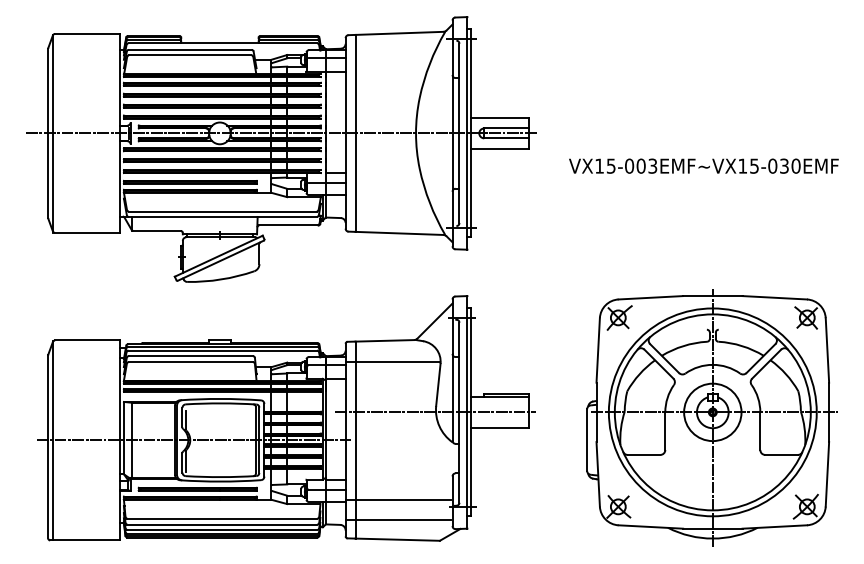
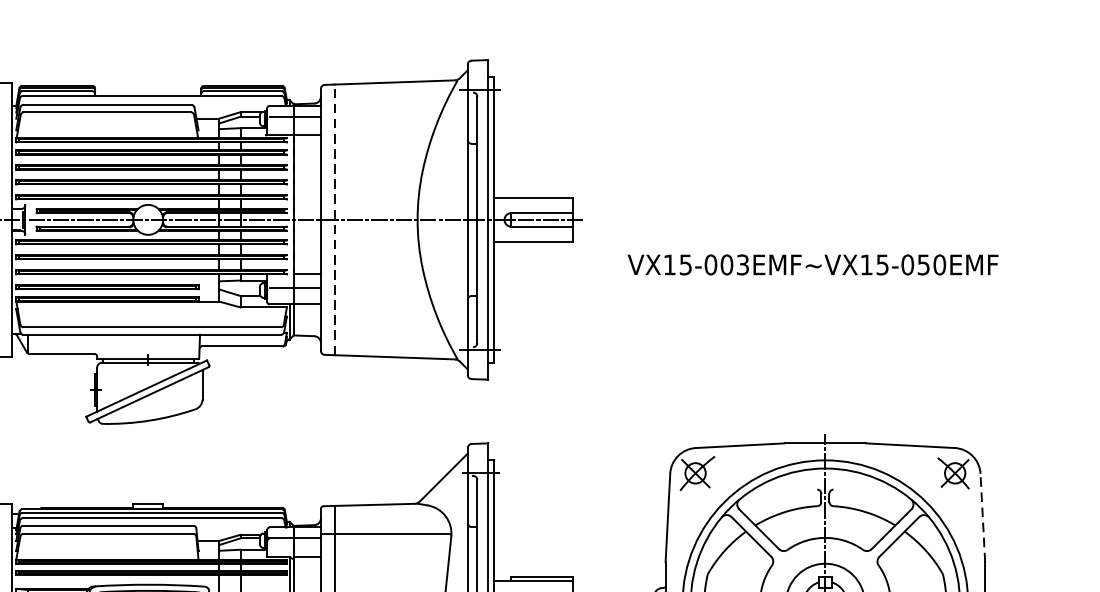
line: (355, 132) -> (334, 218), solid -> dashed
text: (784, 165) -> (923, 263), VX15-003EMF~VX15-030EMF -> VX15-003EMF~VX15-050EMF
line: (827, 349) -> (982, 516), solid -> dashed

